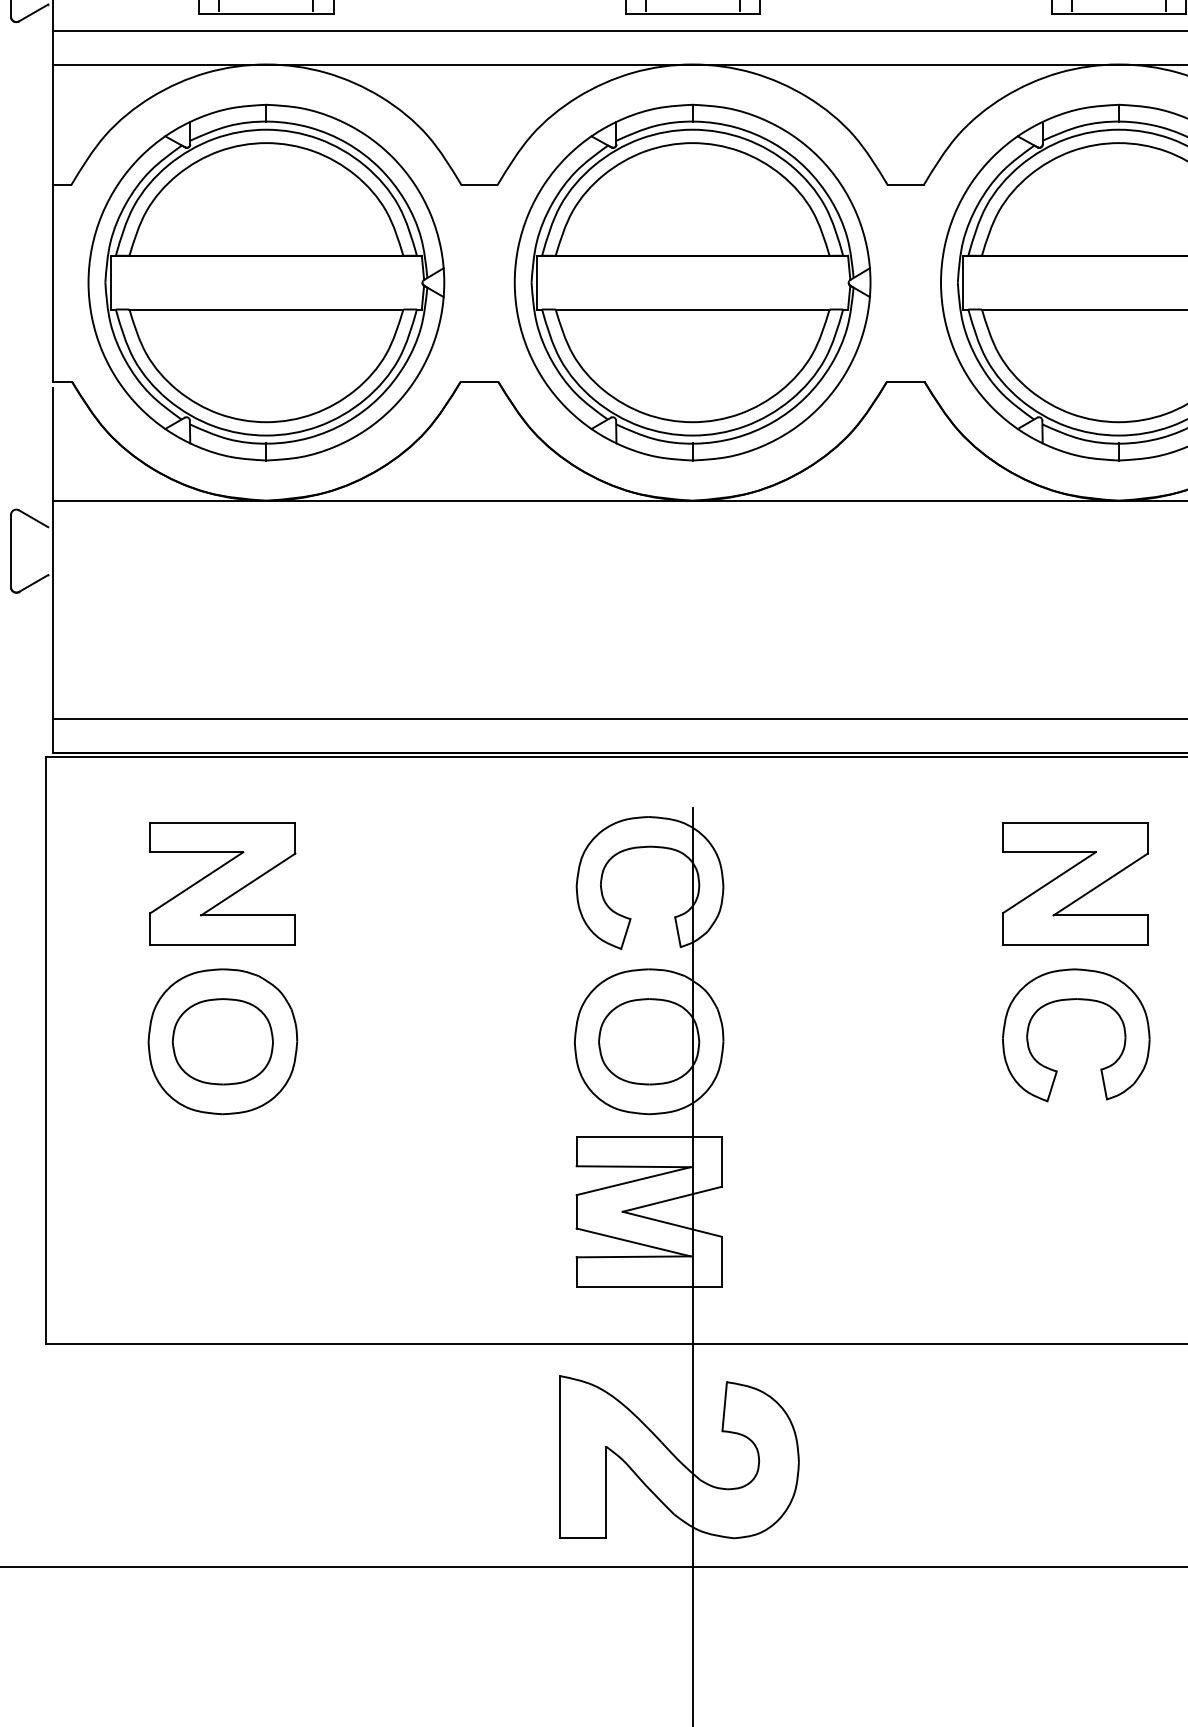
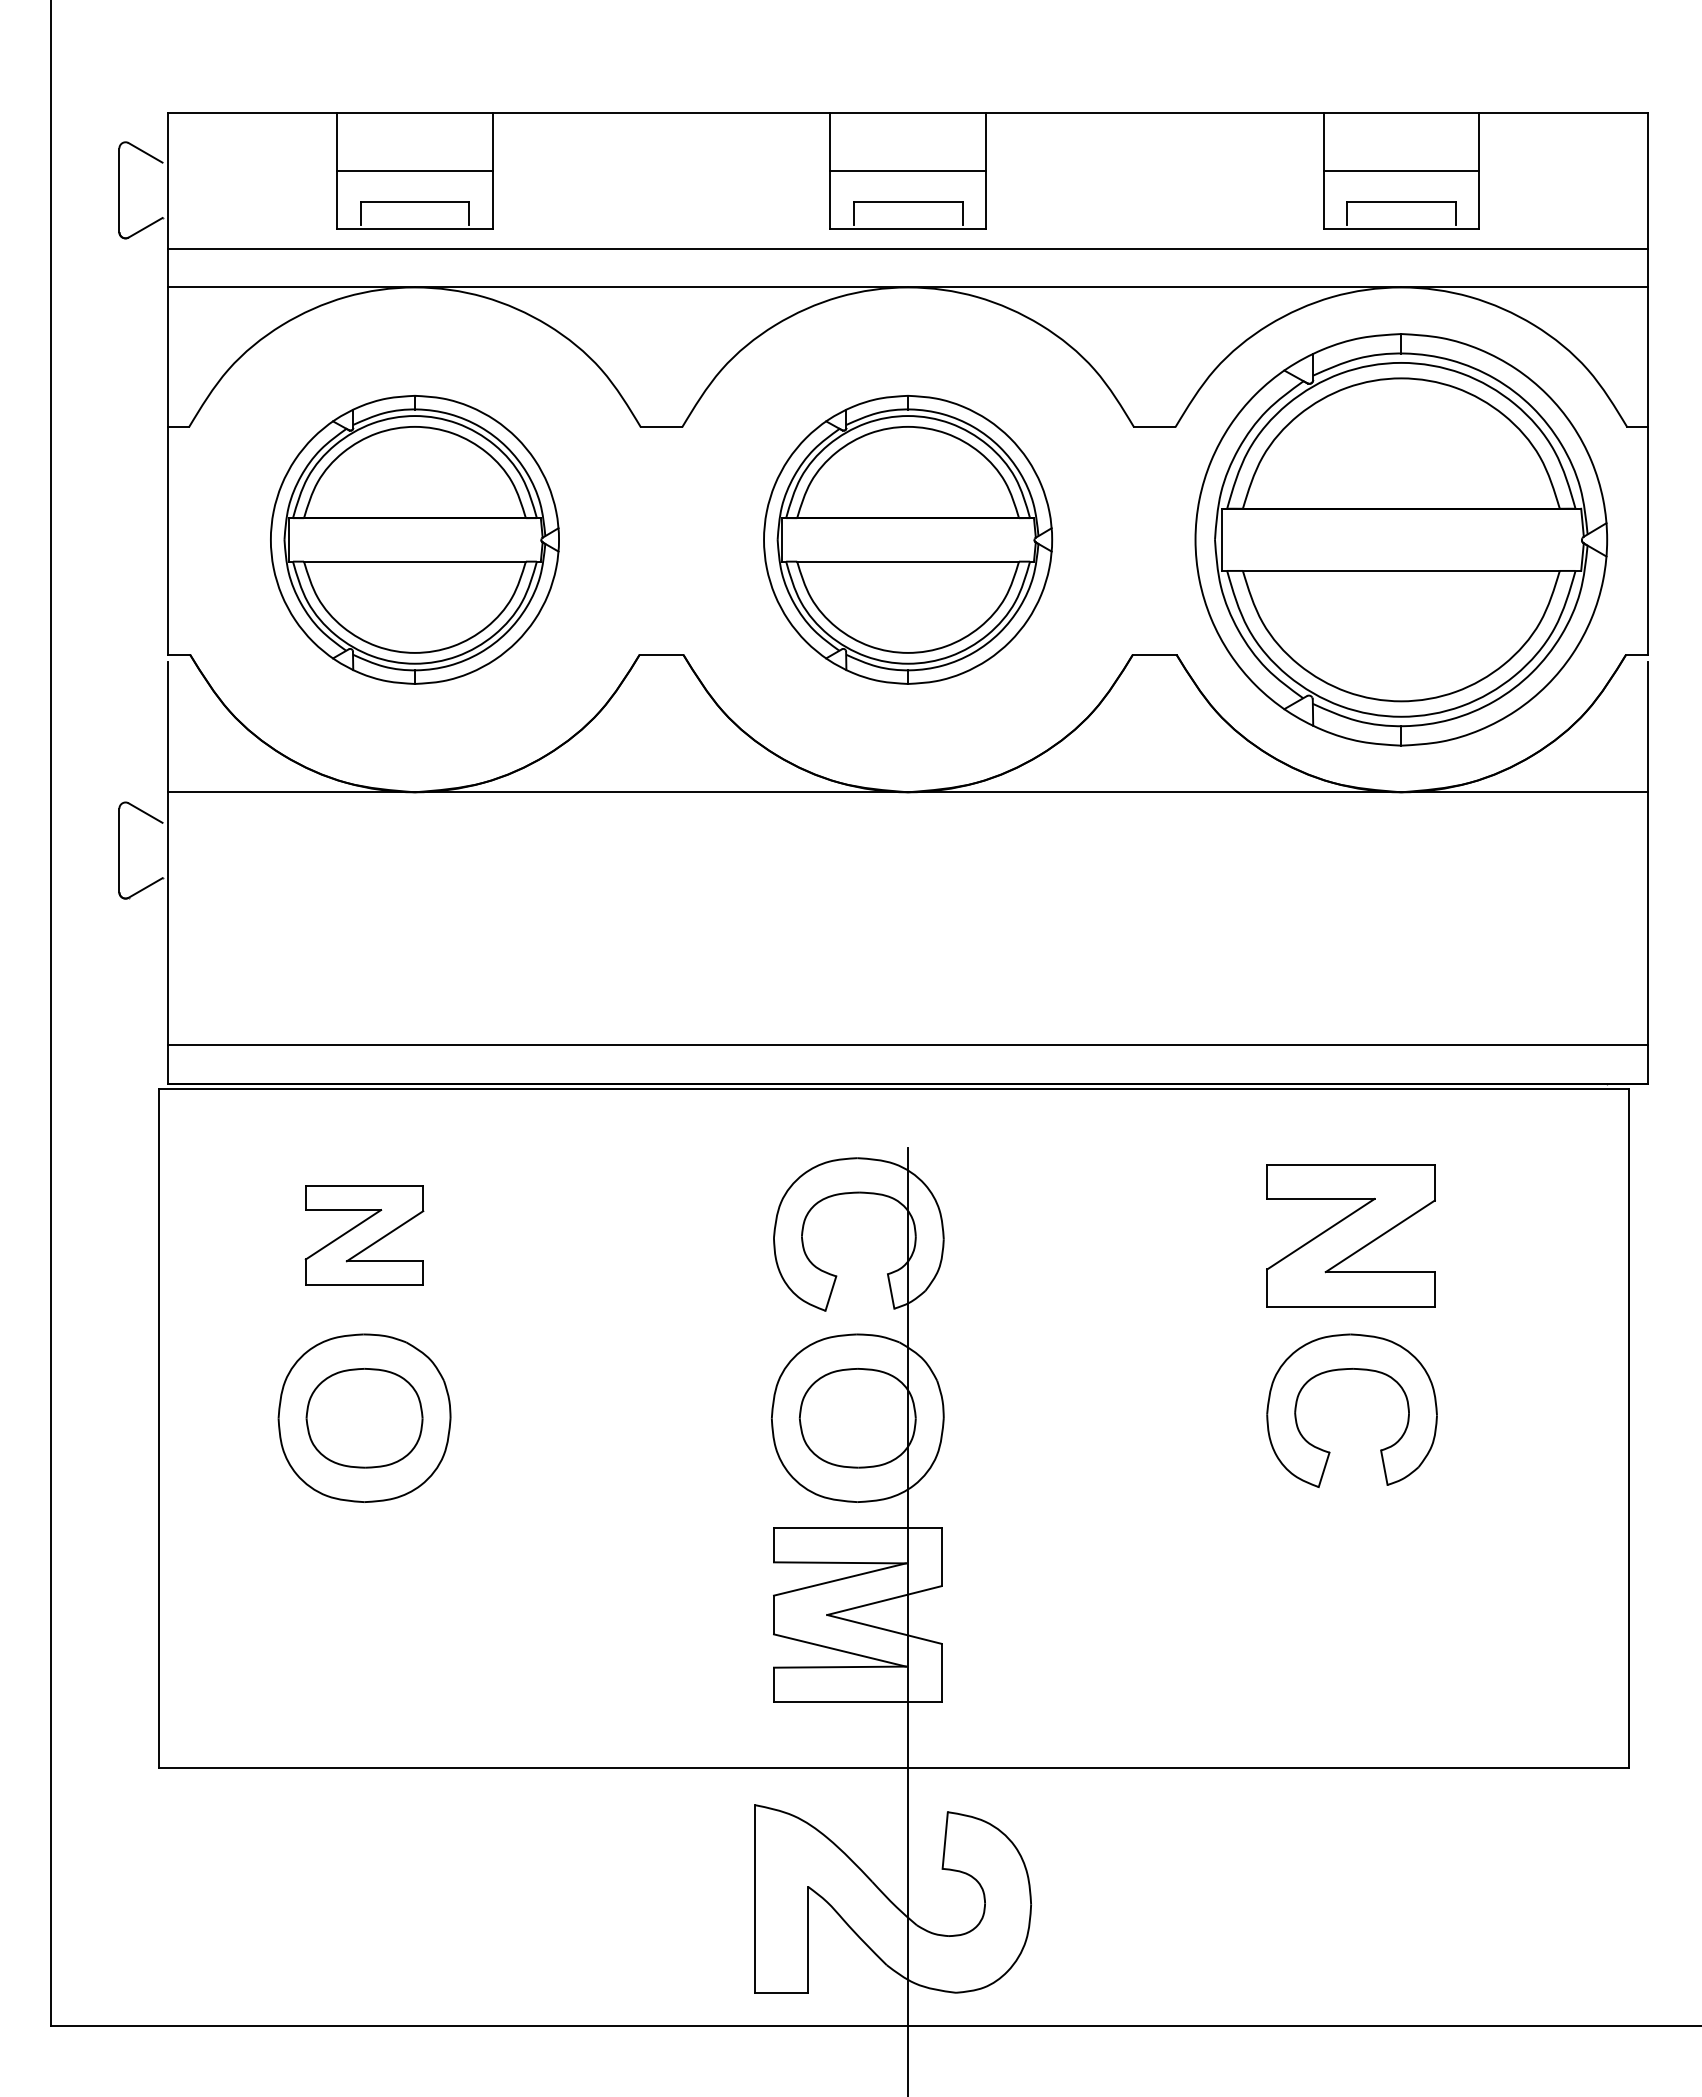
part: (266, 282) -> (414, 539), size x0.7
part: (692, 282) -> (907, 539), size x0.7
part: (222, 883) -> (364, 1235), size x0.7

